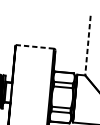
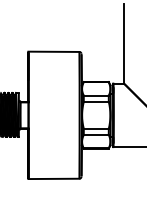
line: (87, 45) -> (123, 43), dashed -> solid
line: (34, 46) -> (53, 51), dashed -> solid

